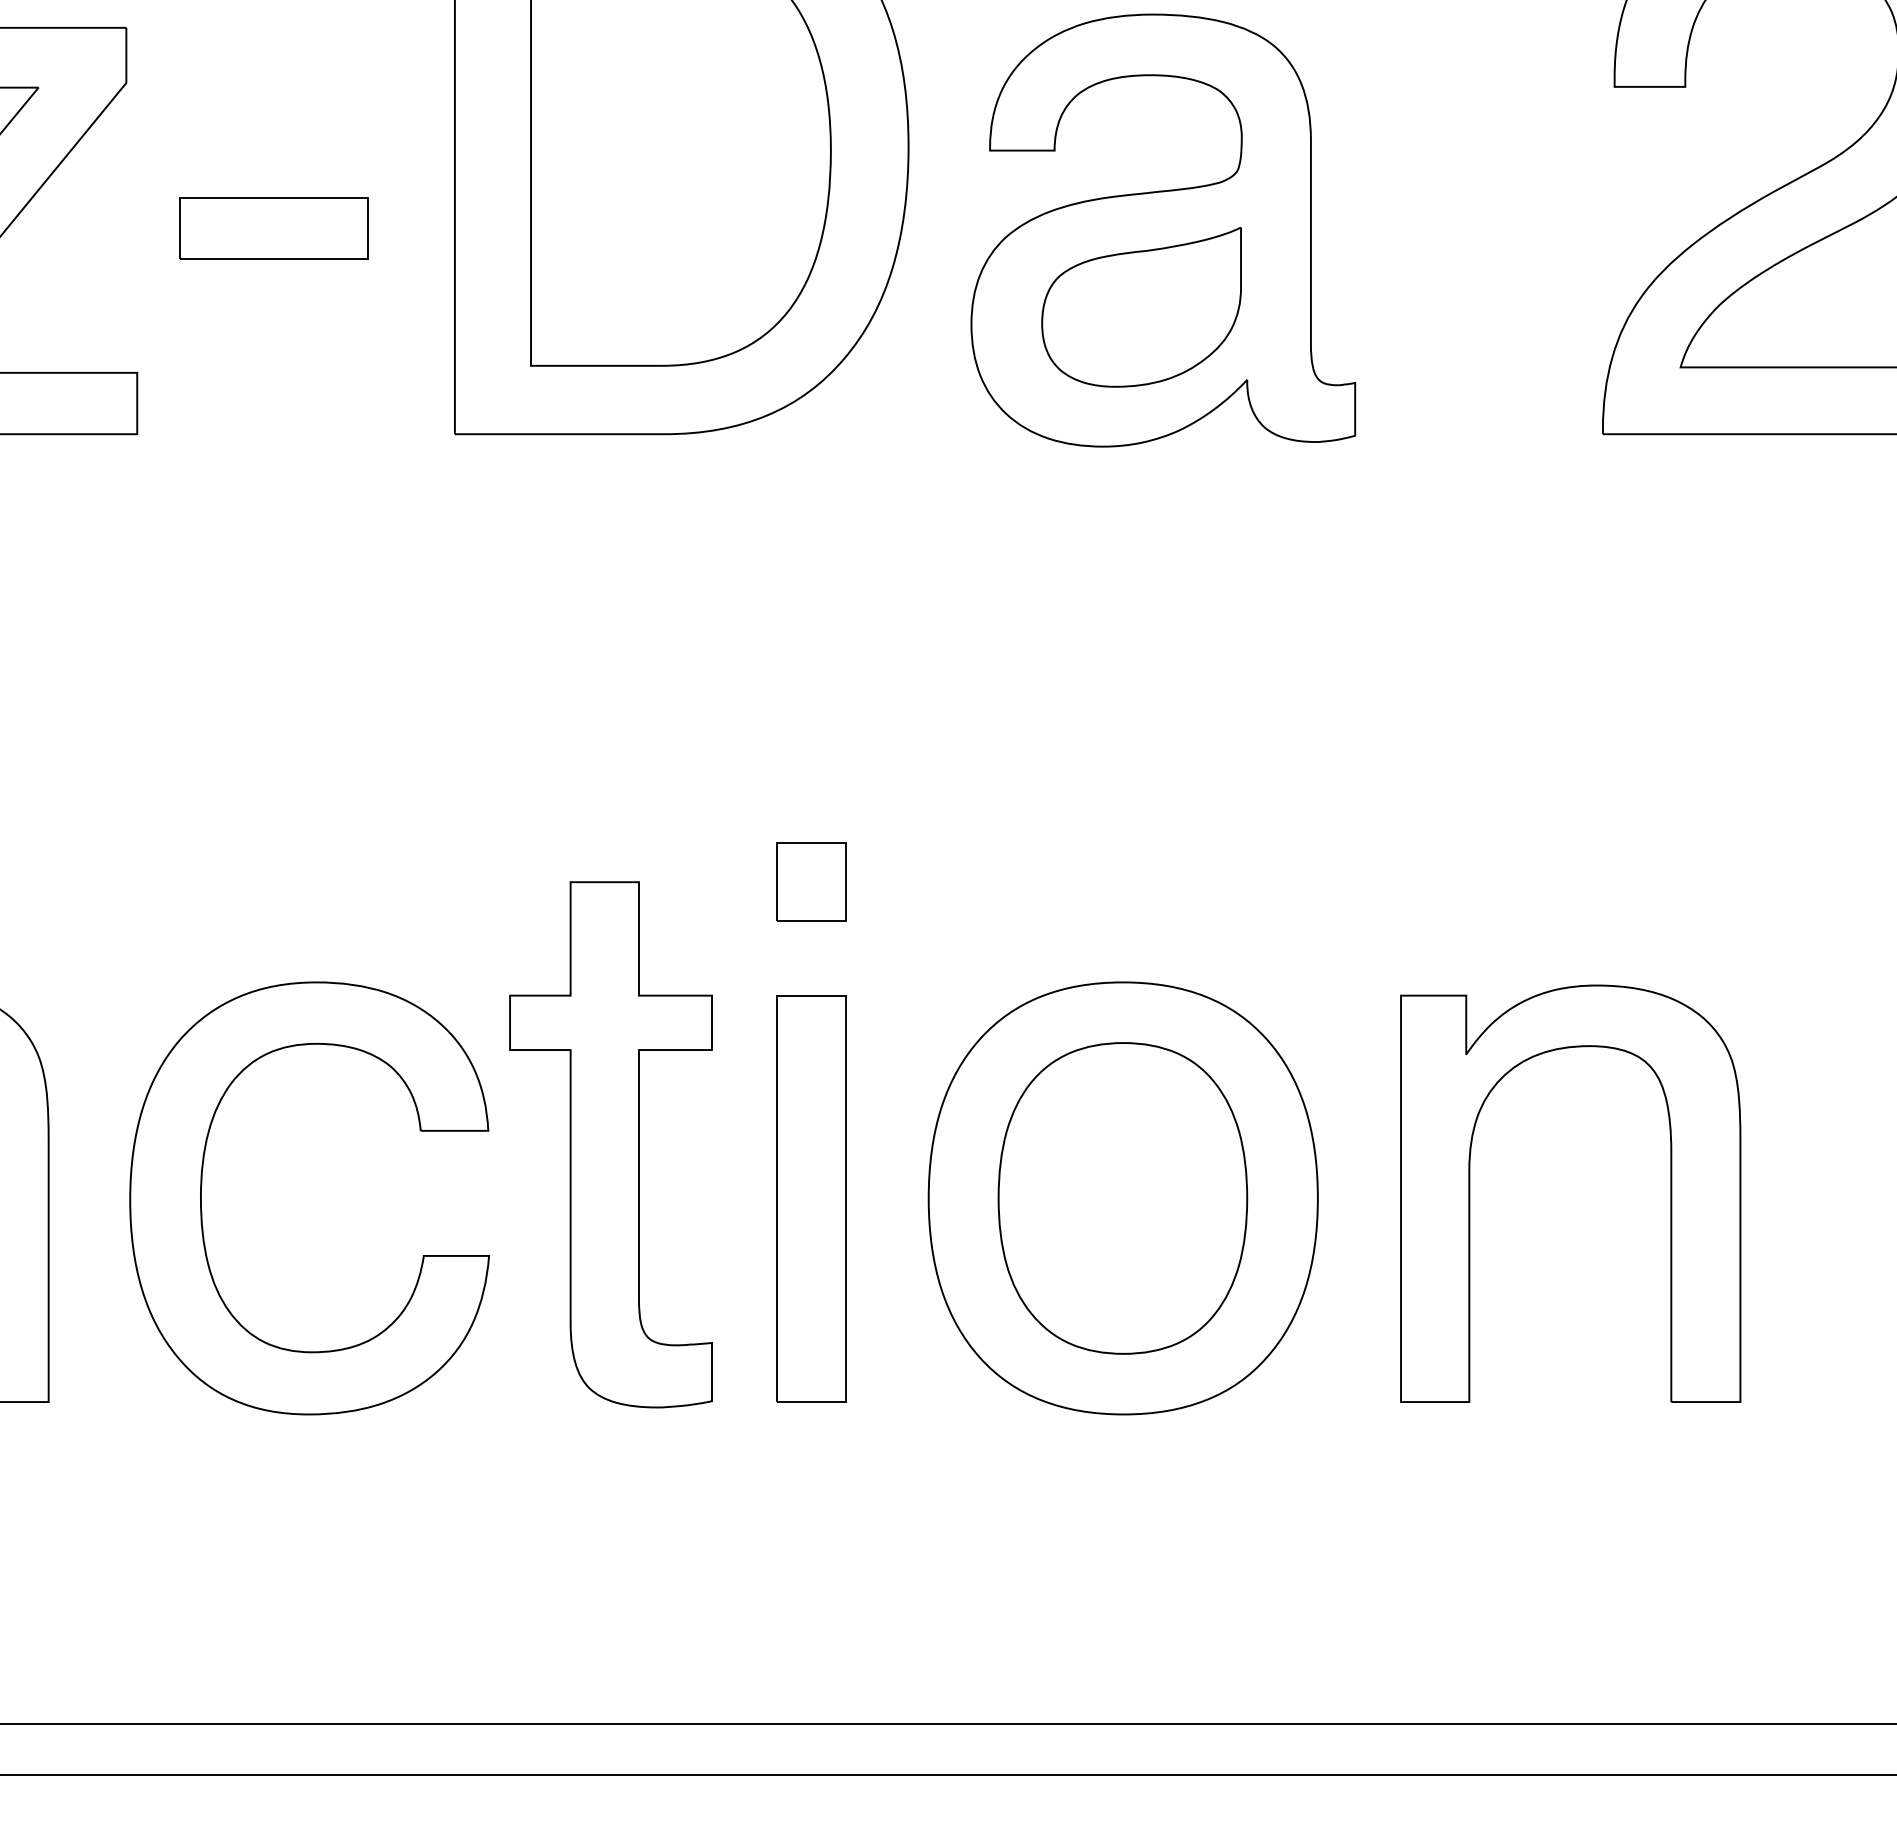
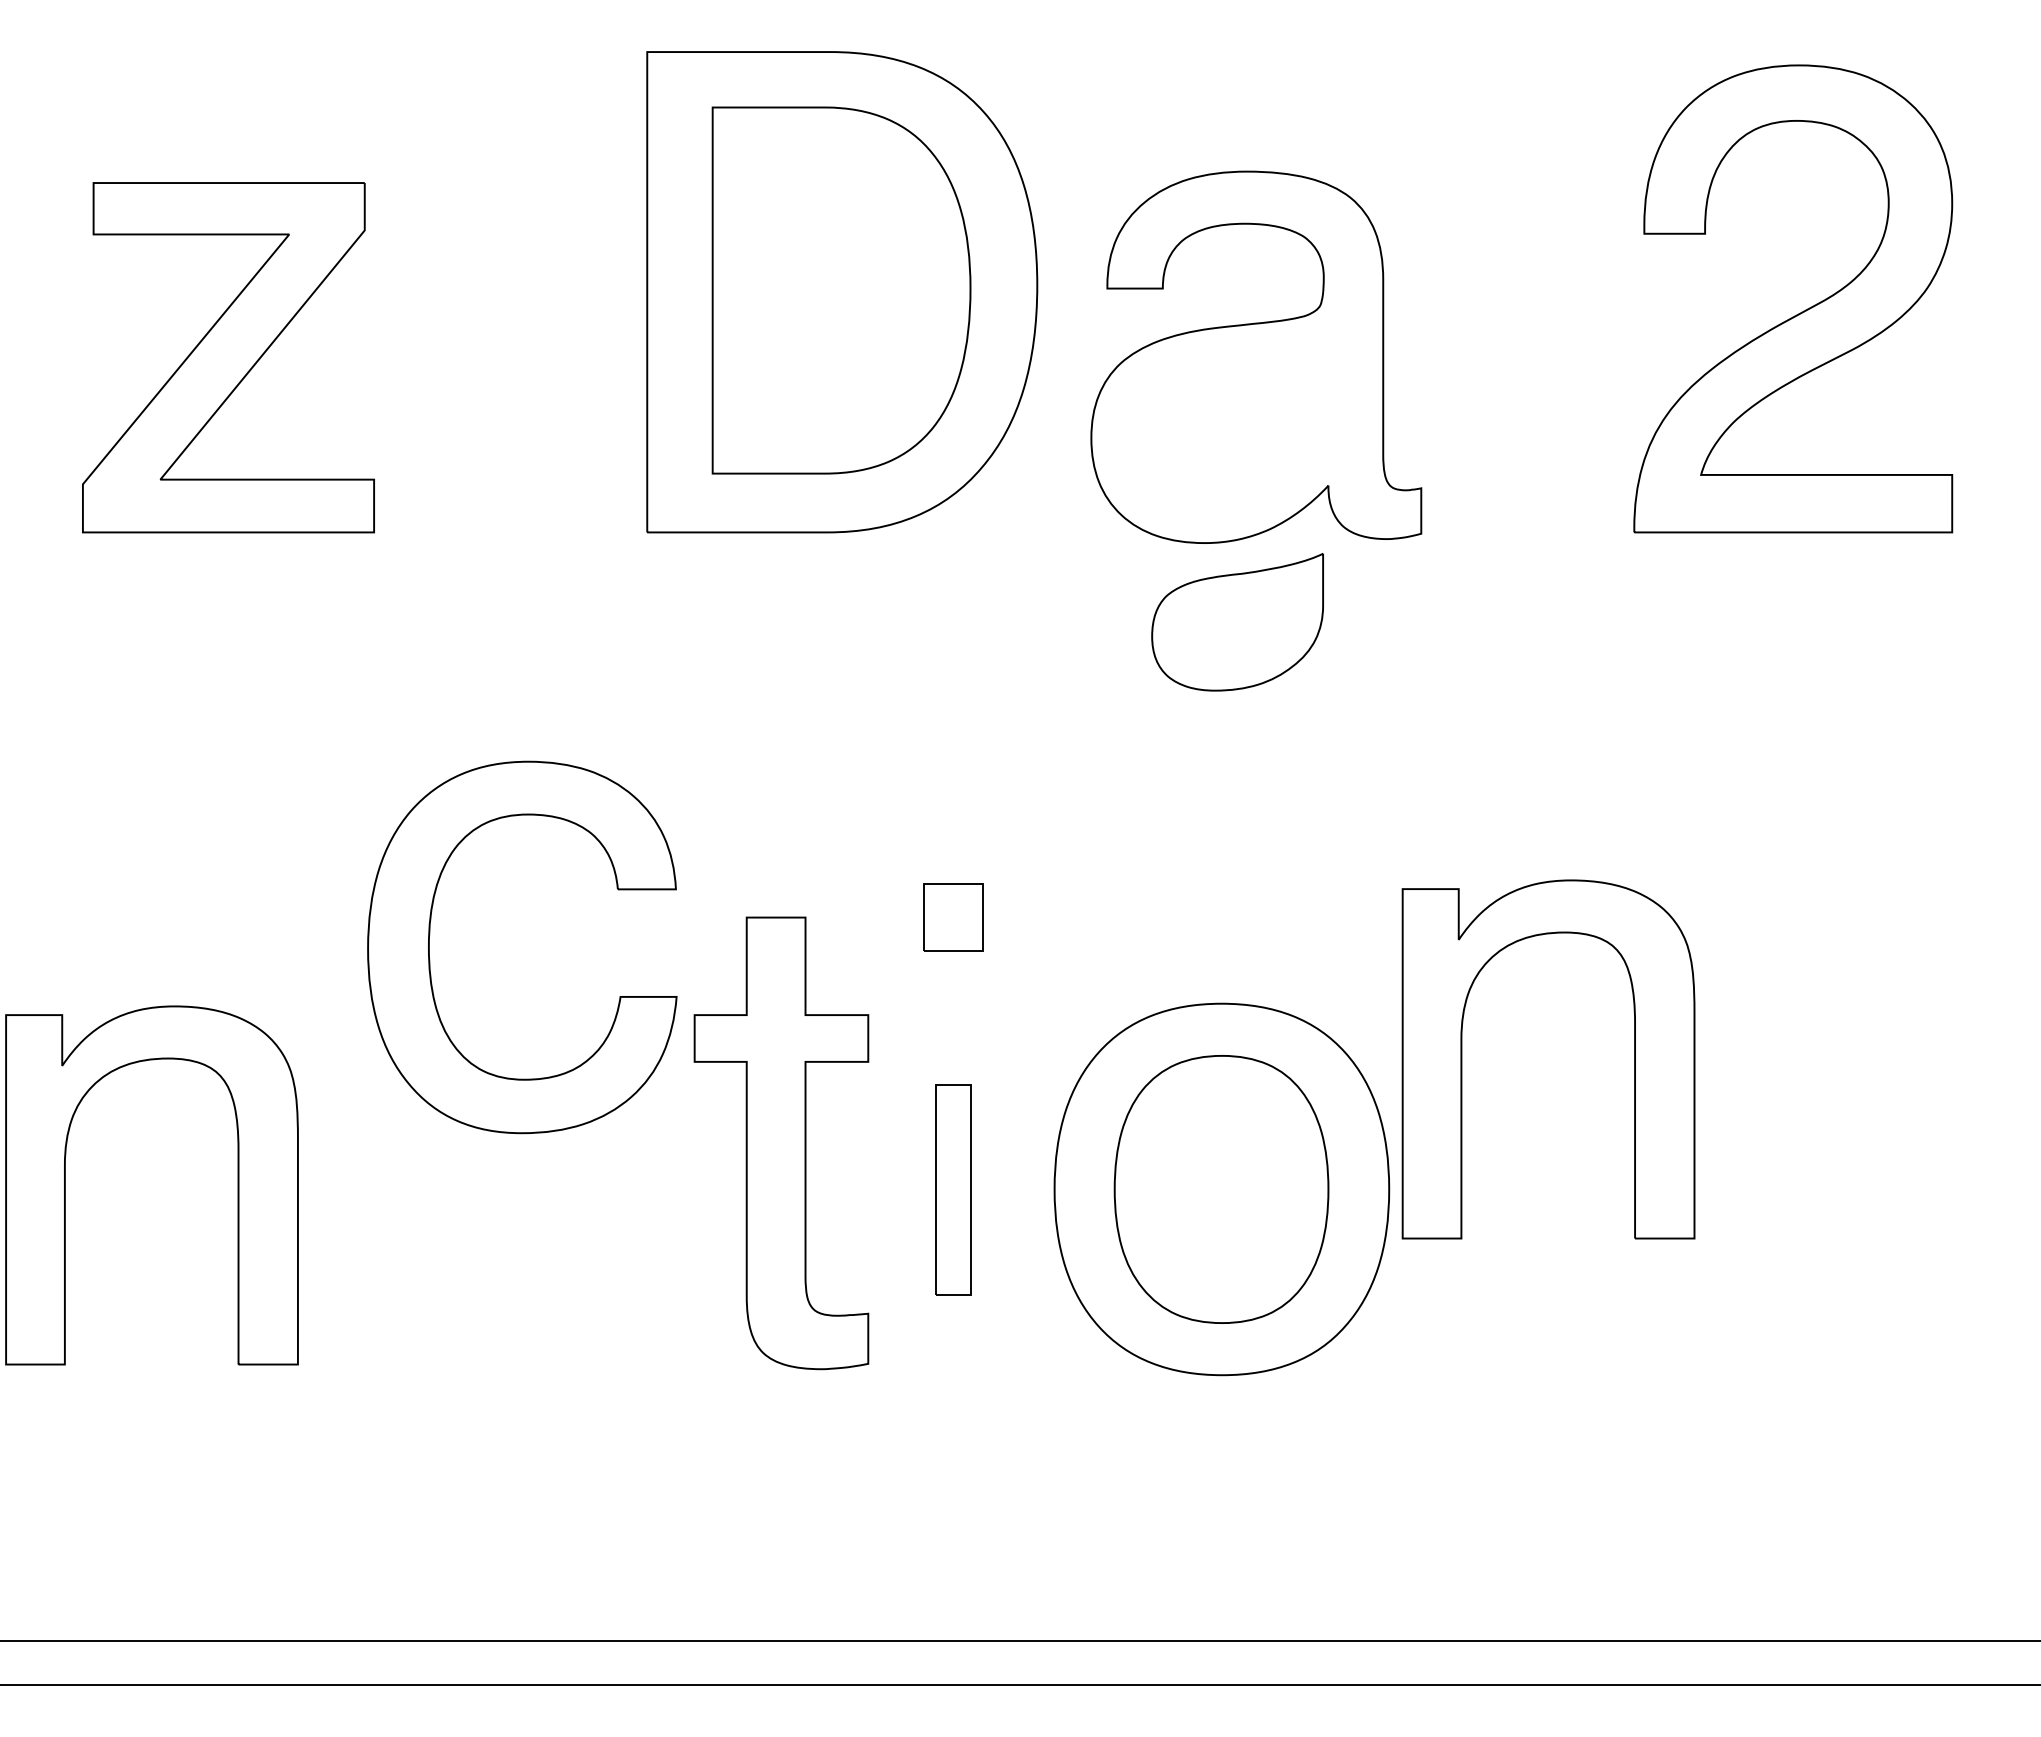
part: (273, 228) -> (491, 355), removed
part: (1141, 307) -> (1237, 622), moved
part: (1470, 1193) -> (1462, 1059), moved
part: (811, 1198) -> (953, 1189), size x0.6
part: (202, 1212) -> (430, 959), moved

